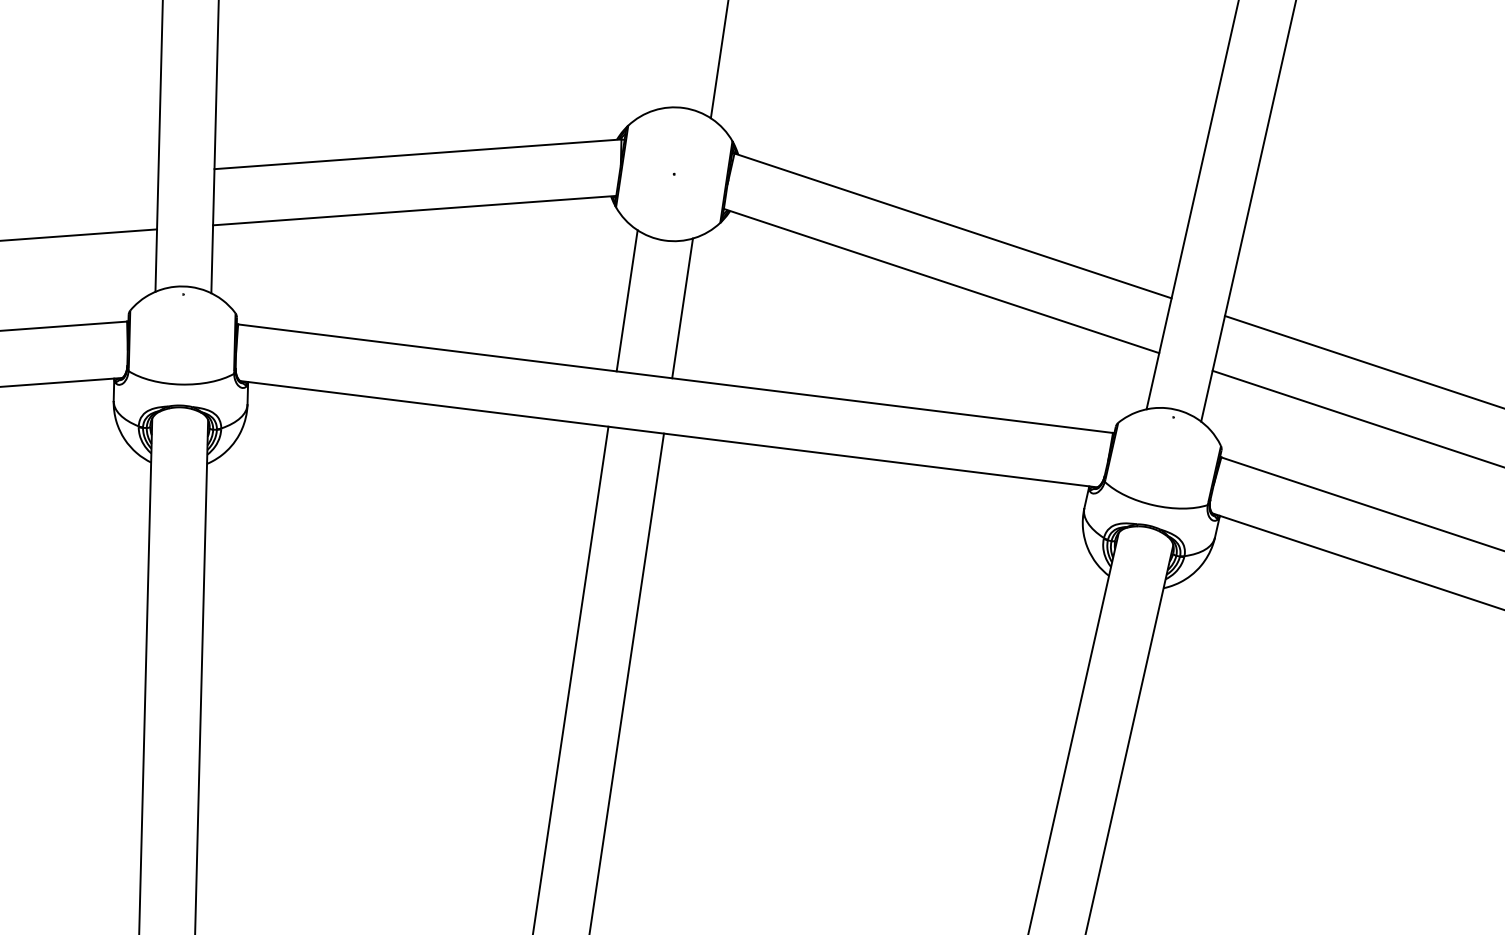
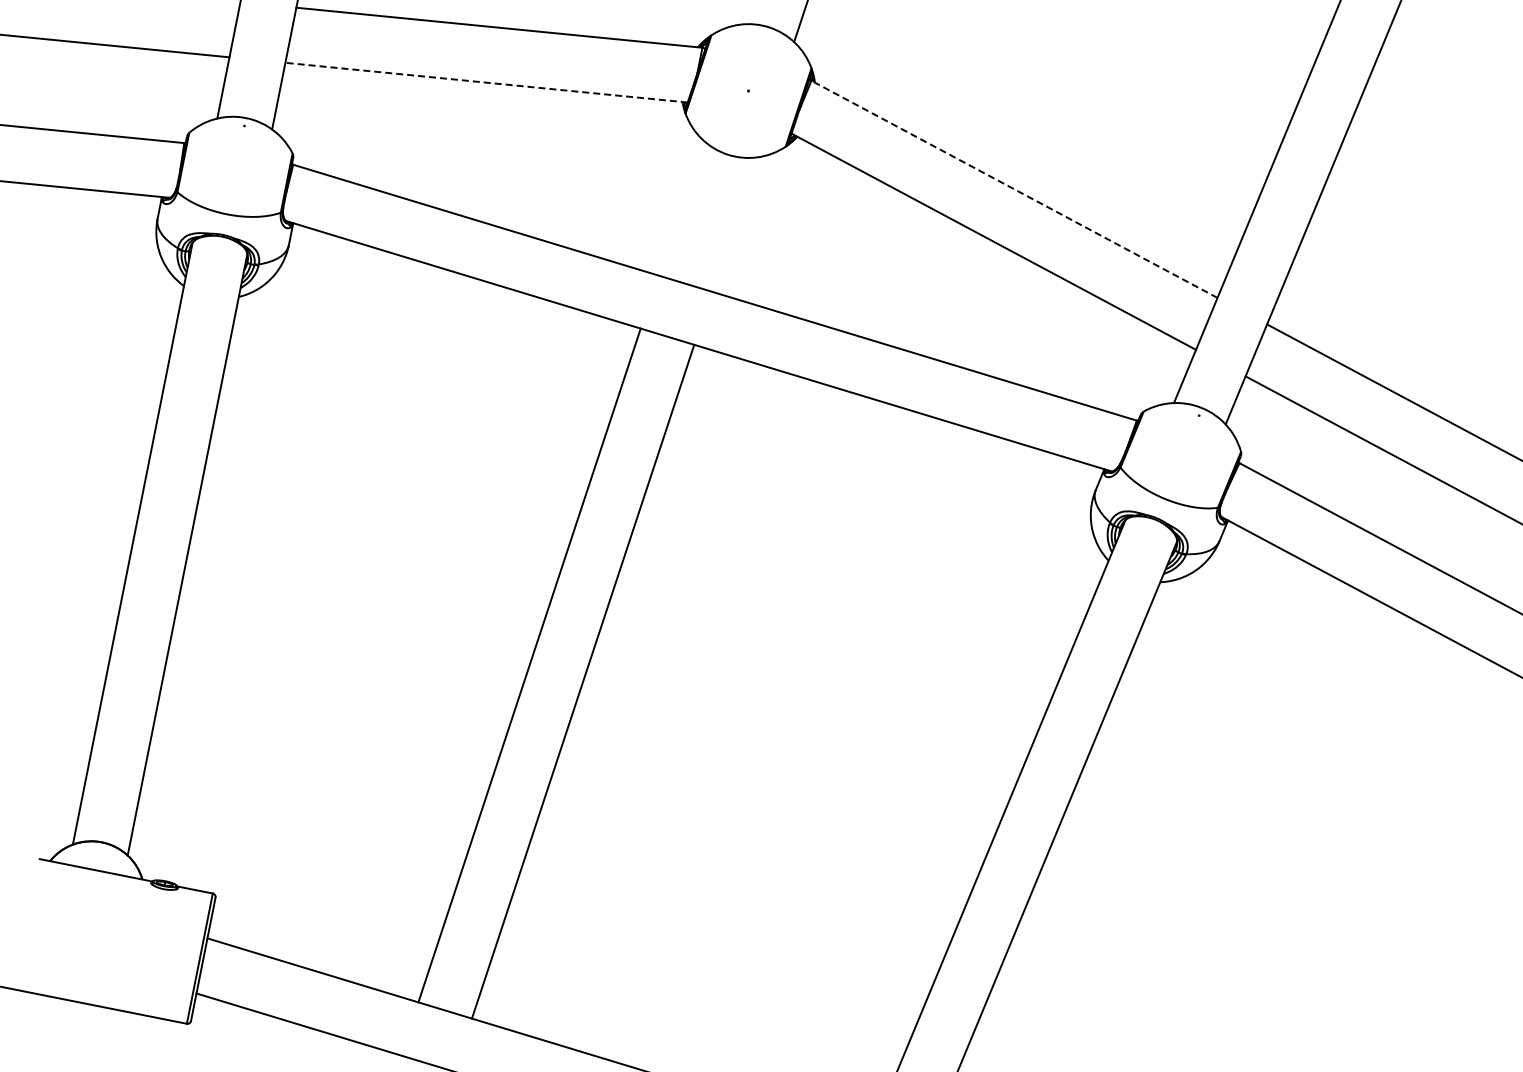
line: (414, 210) -> (486, 82), solid -> dashed
line: (953, 226) -> (1014, 189), solid -> dashed
line: (627, 300) -> (680, 207), removed
line: (682, 308) -> (733, 224), removed

